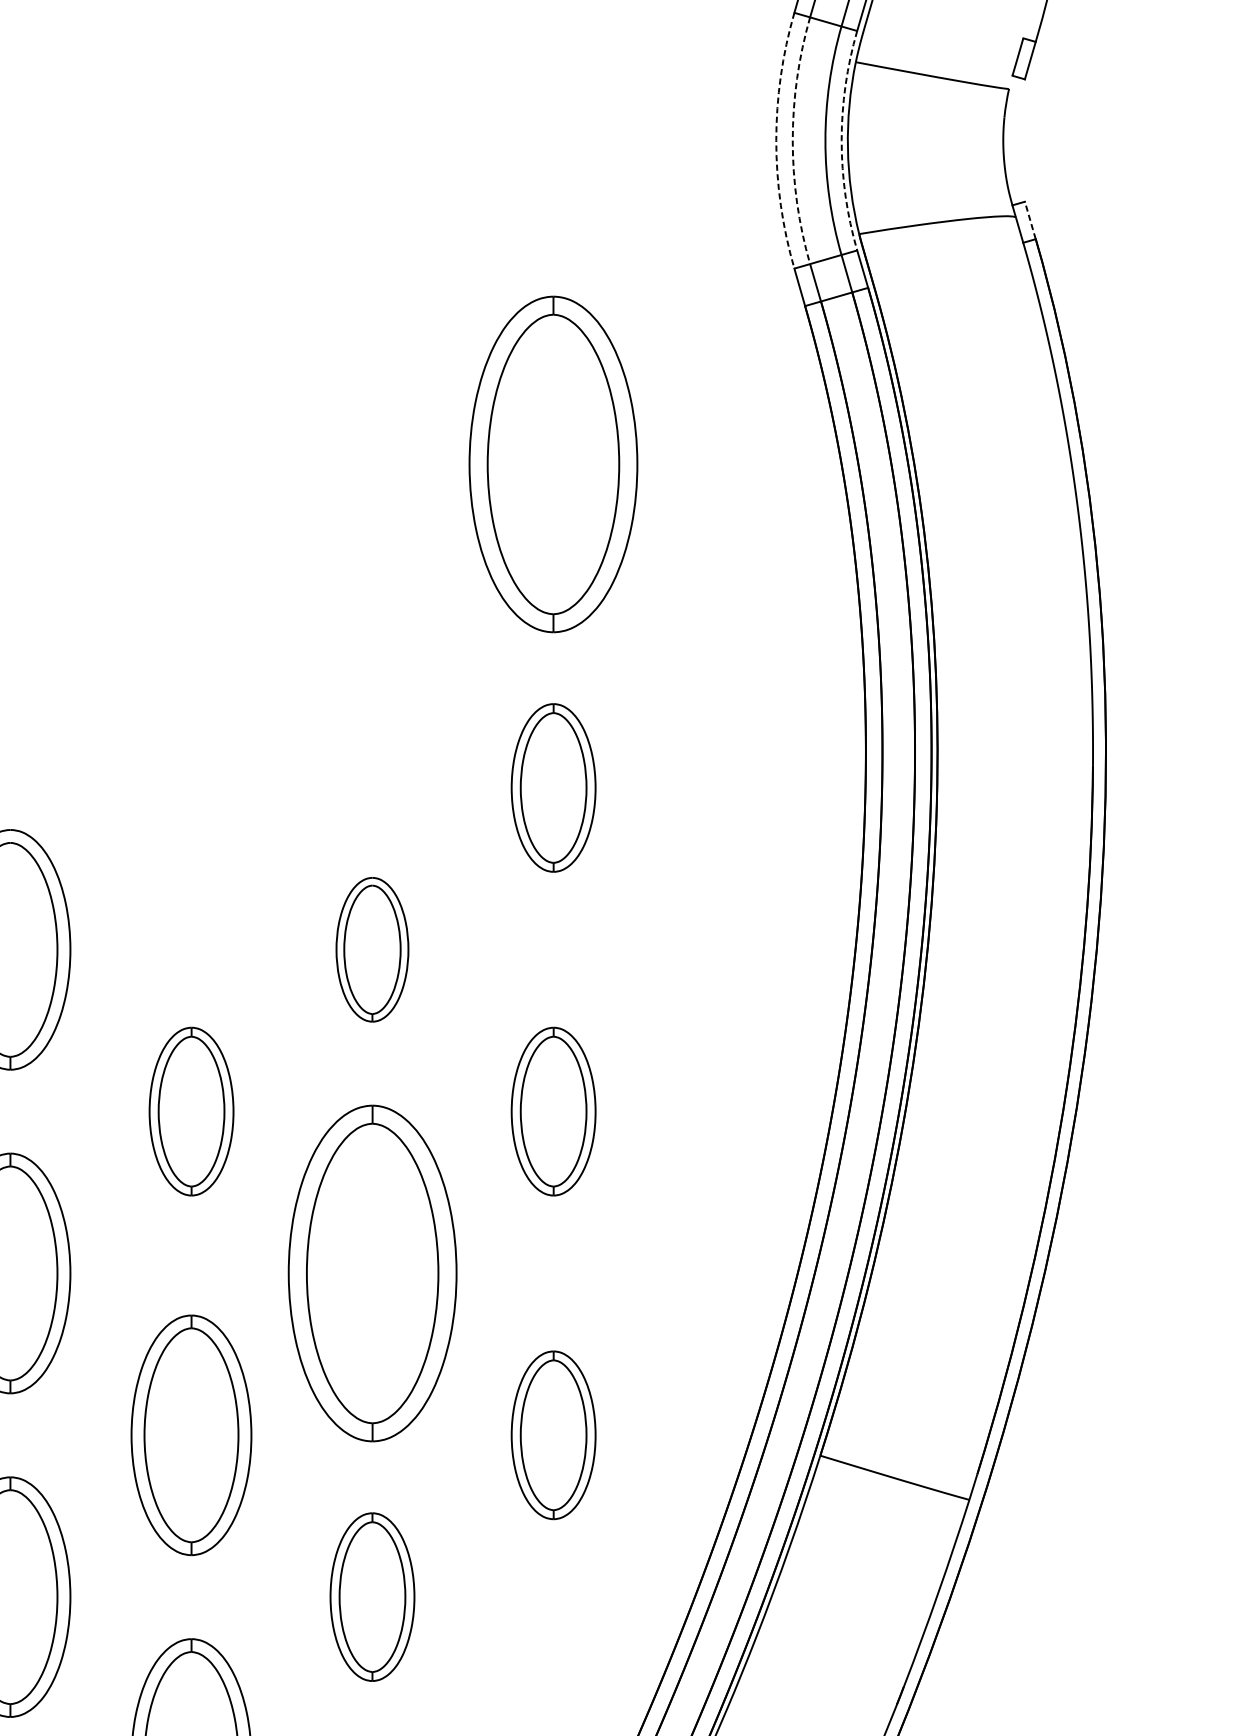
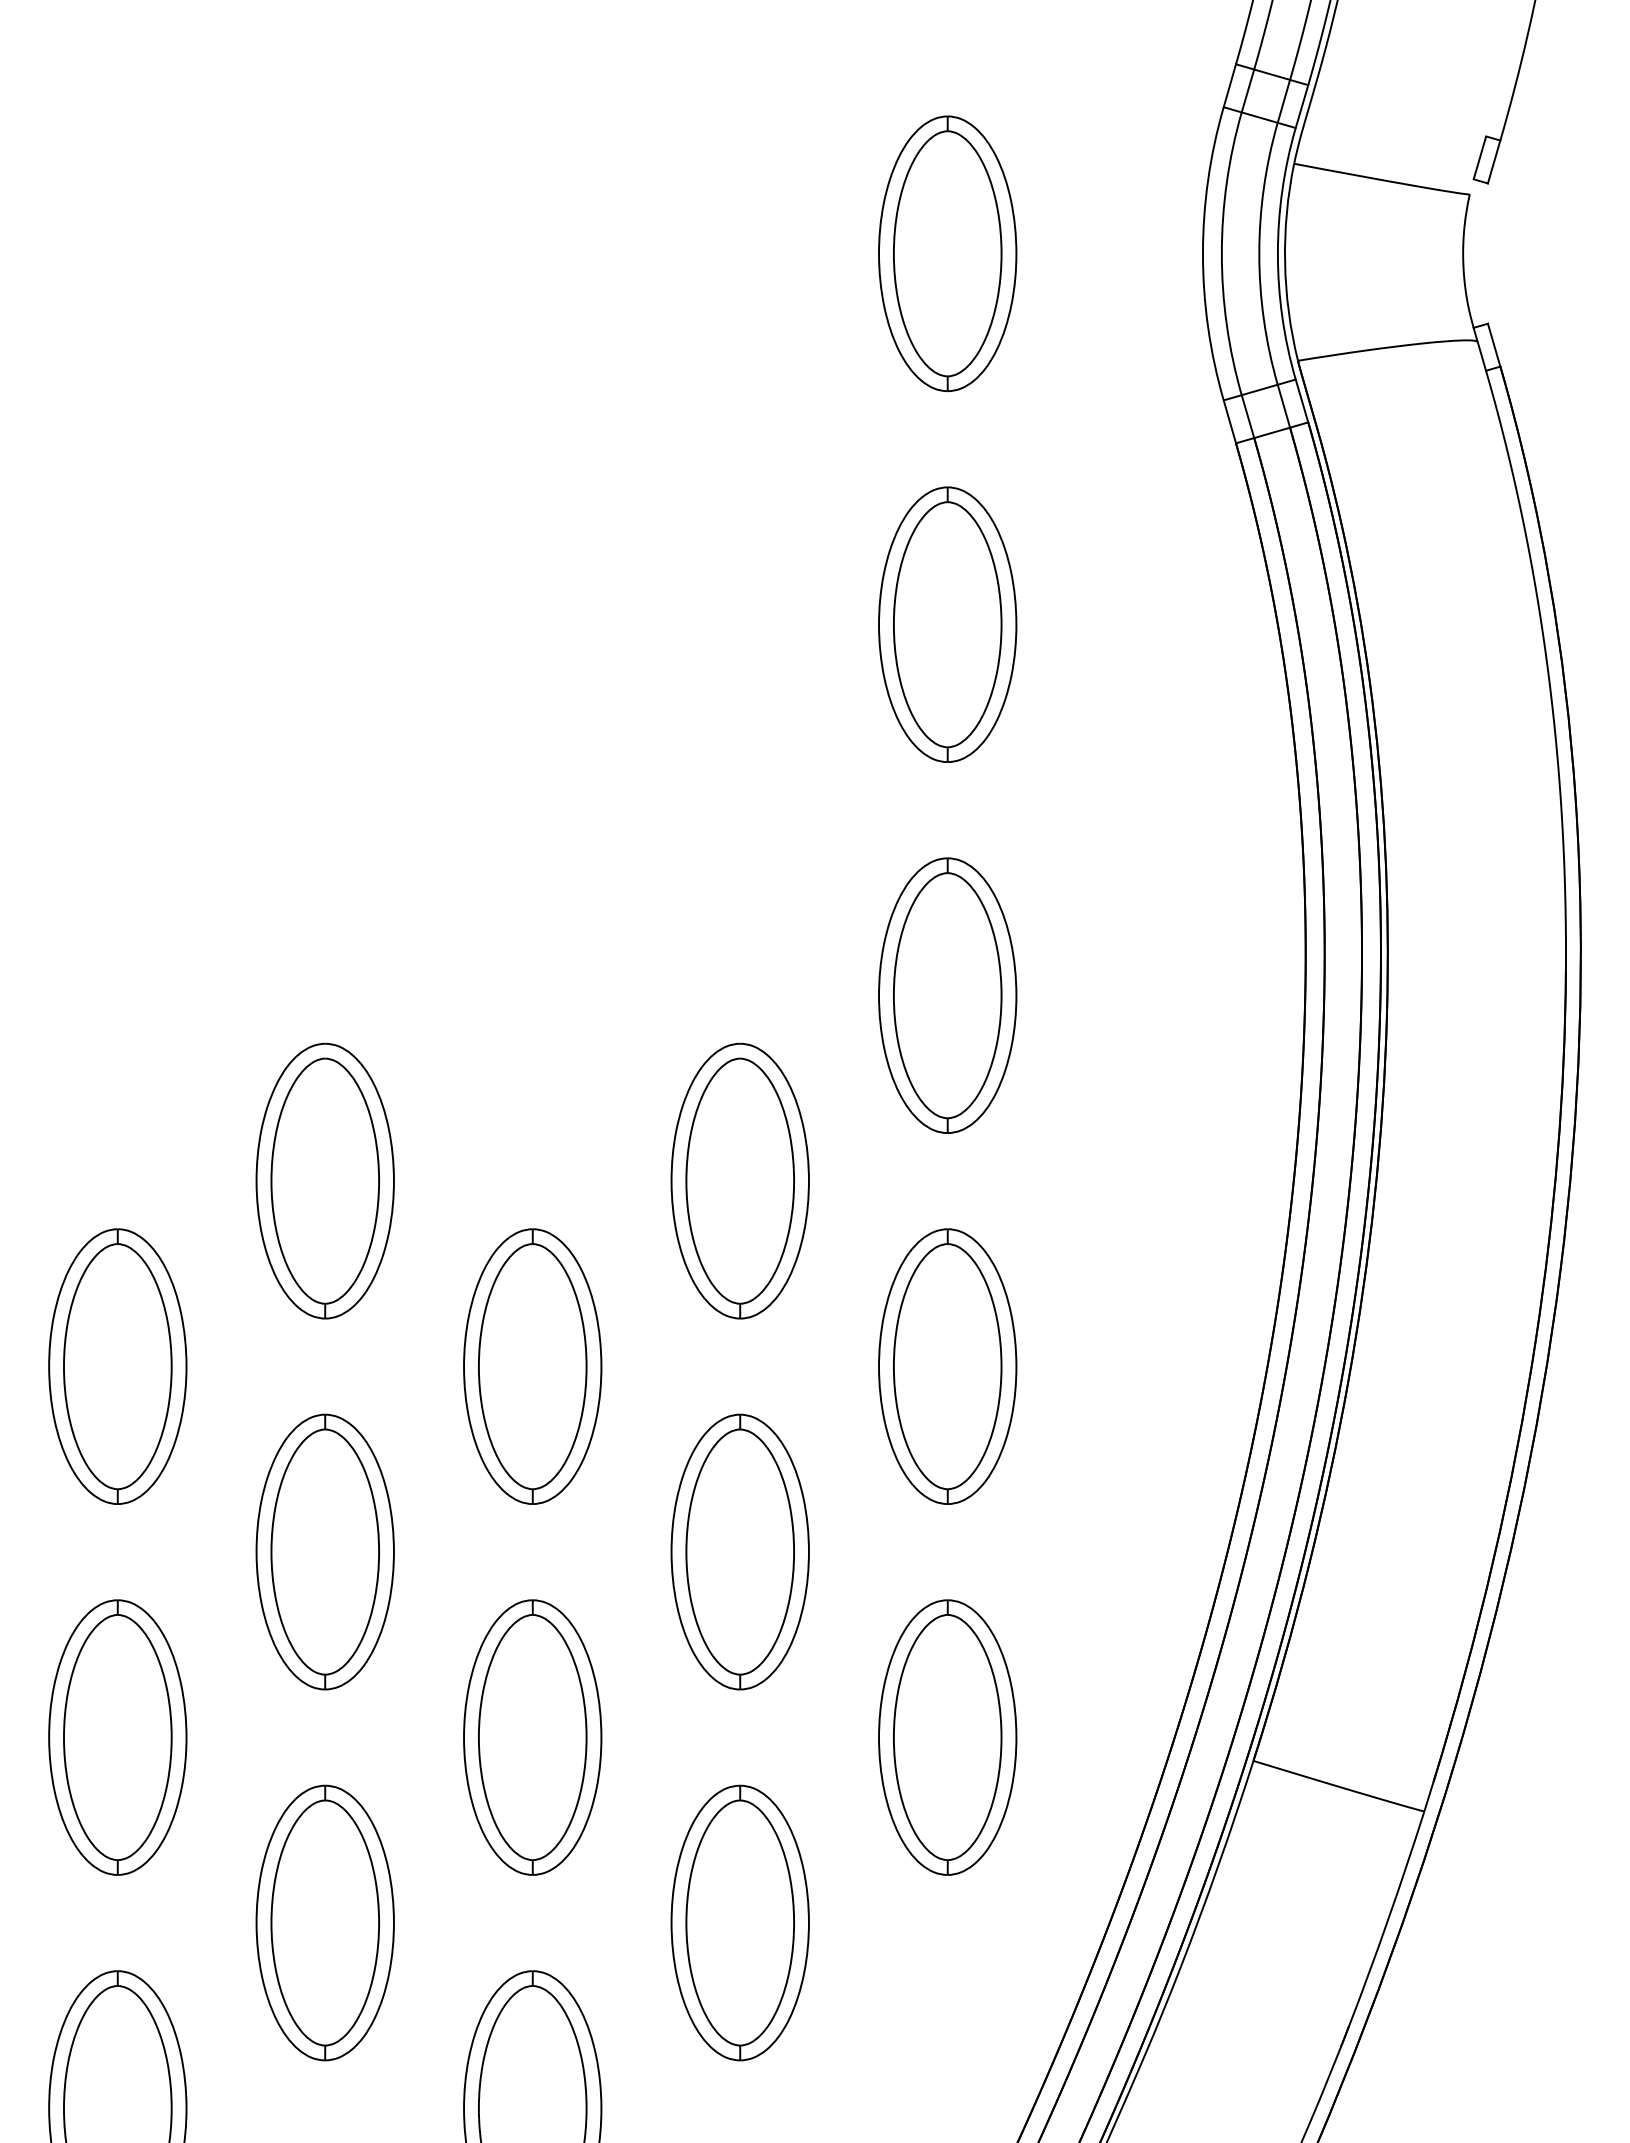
part: (553, 140) -> (947, 253), added
arc: (775, 140) -> (1202, 253), dashed -> solid
arc: (792, 140) -> (1221, 253), dashed -> solid
arc: (841, 140) -> (1277, 253), dashed -> solid
line: (1030, 219) -> (1494, 344), dashed -> solid
part: (553, 464) -> (947, 624), size x0.71
part: (553, 787) -> (947, 995), size x1.43
part: (371, 949) -> (739, 1180), size x1.67
part: (191, 1111) -> (532, 1366), size x1.43
part: (553, 1111) -> (947, 1366), size x1.43
part: (371, 1272) -> (739, 1551), size x0.71
part: (553, 1435) -> (947, 1737), size x1.43
part: (371, 1596) -> (739, 1922), size x1.43

